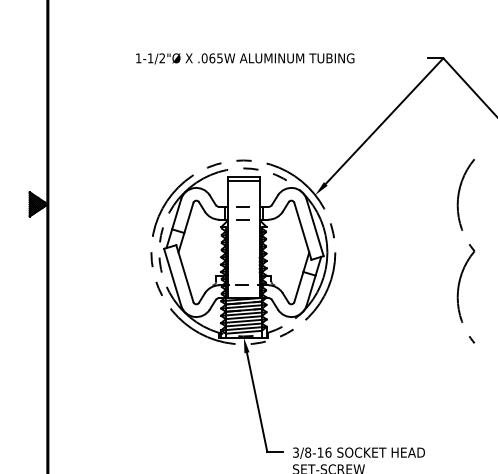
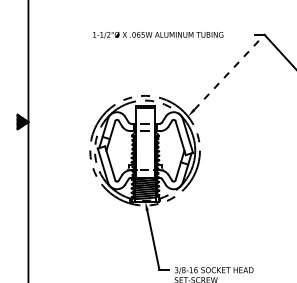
text: (245, 59) -> (158, 35), moved
line: (384, 119) -> (229, 71), solid -> dashed
part: (465, 250) -> (277, 149), removed

